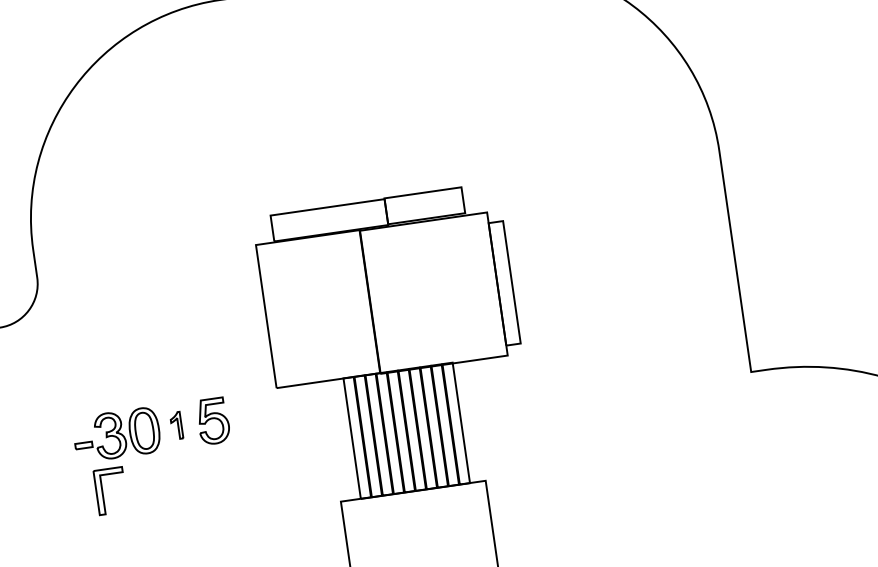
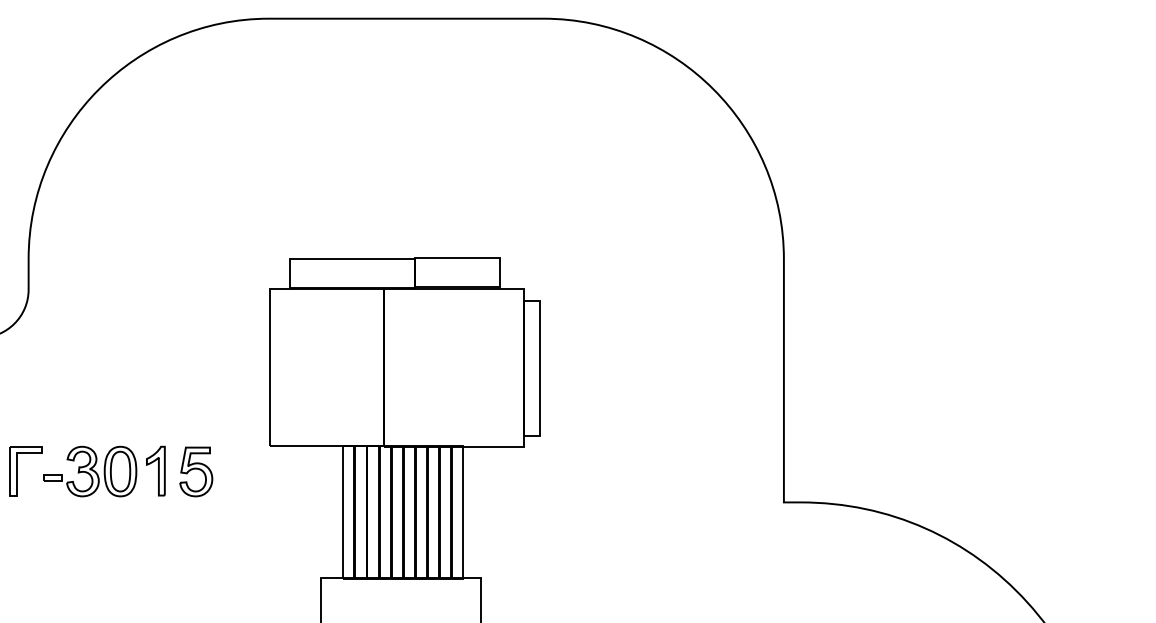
part: (176, 425) -> (155, 470), size x1.67
part: (103, 492) -> (17, 471), moved

